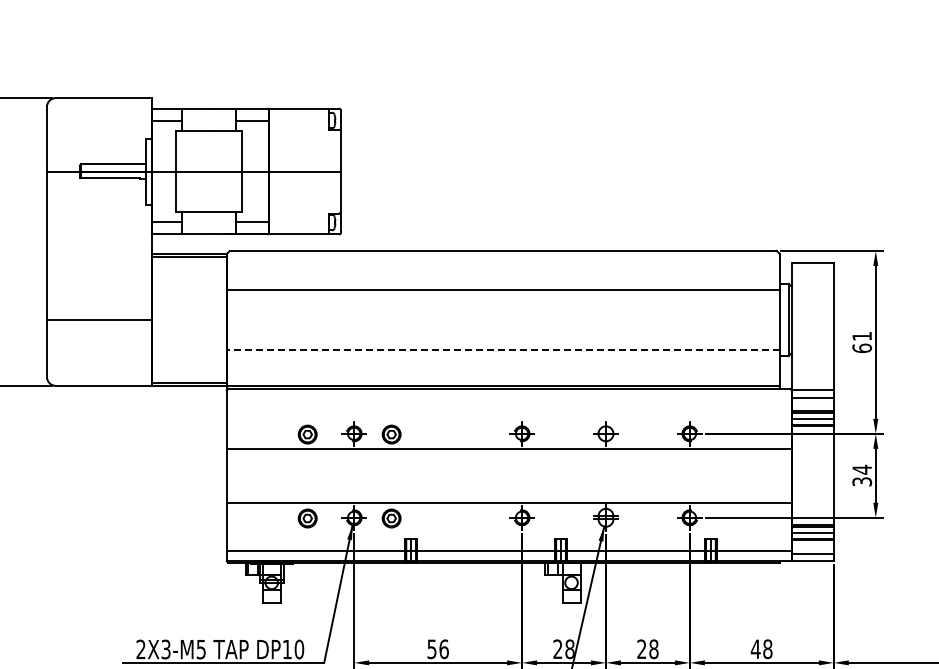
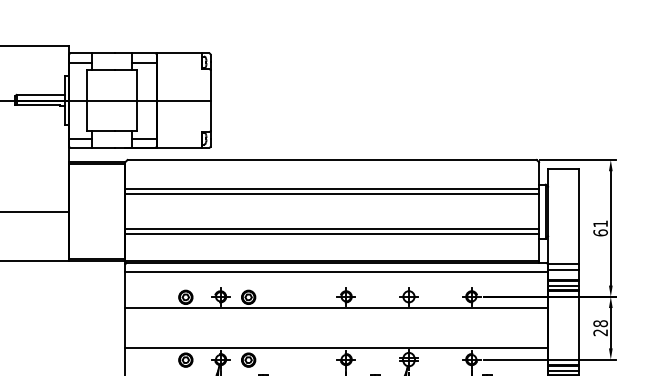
line: (502, 297) -> (331, 194), added
line: (502, 342) -> (331, 228), added
line: (503, 349) -> (332, 233), dashed -> solid
line: (508, 400) -> (336, 271), added
text: (862, 475) -> (600, 327), 34 -> 28

